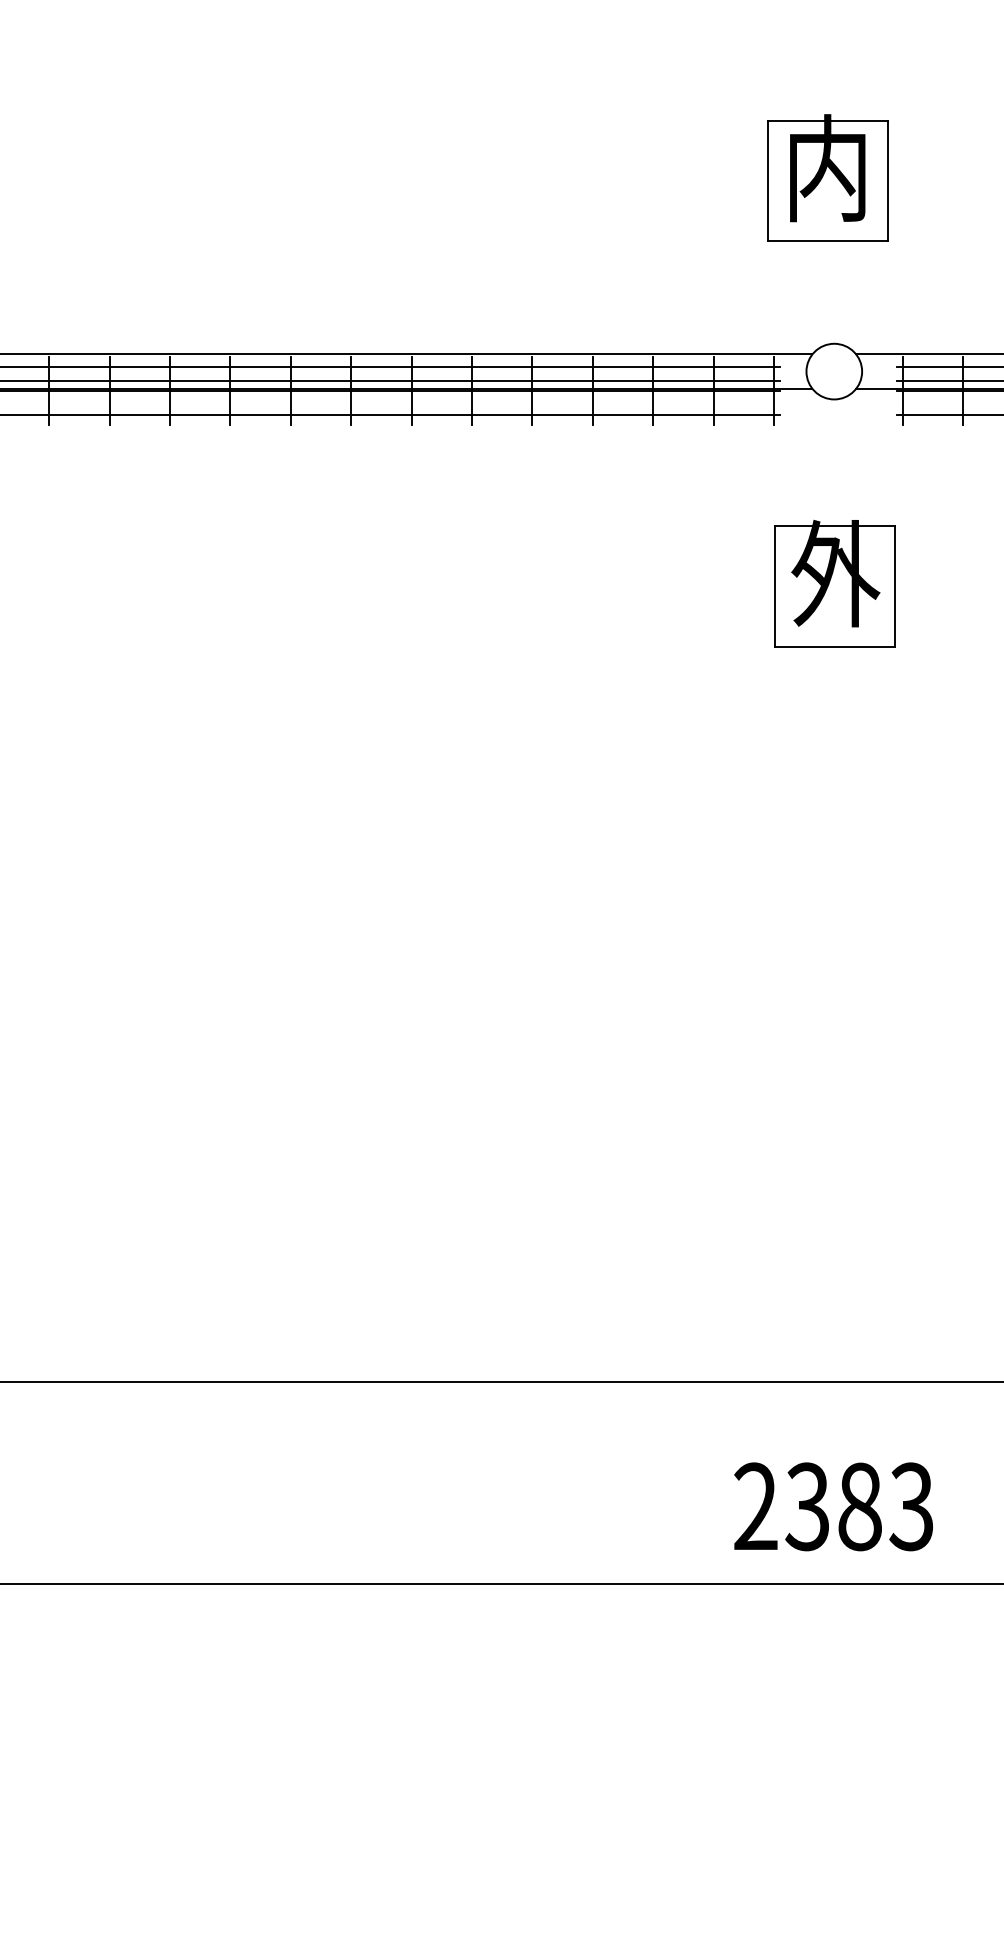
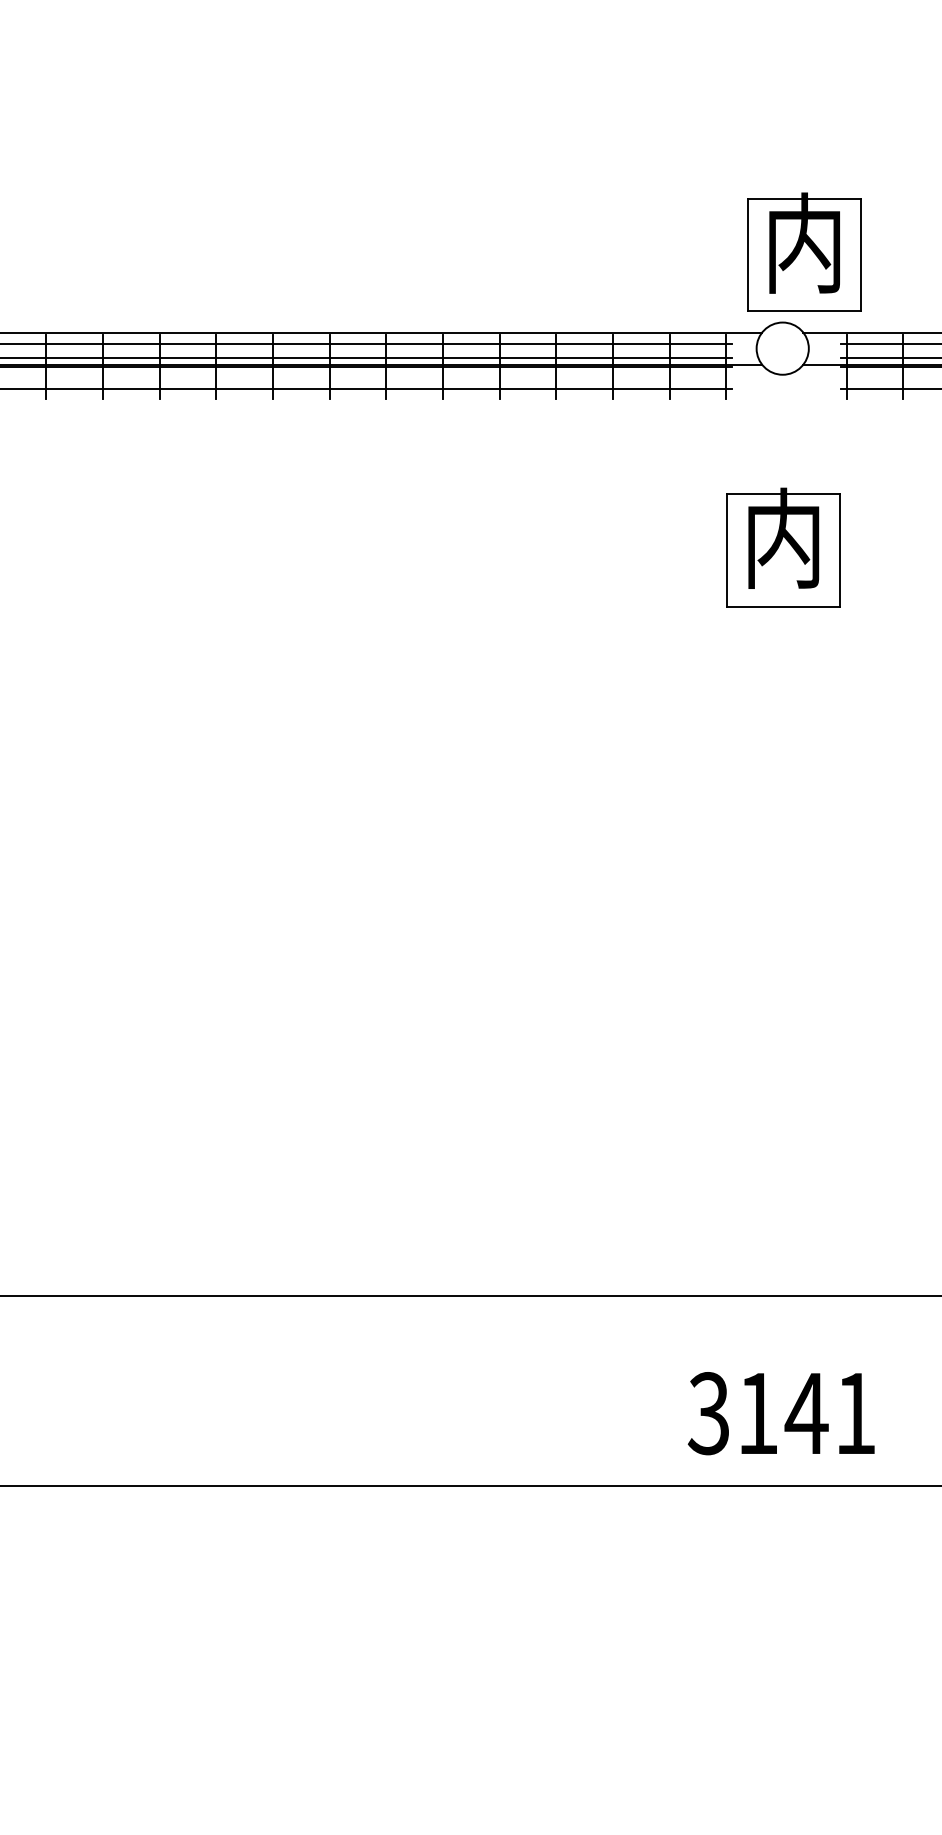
part: (827, 177) -> (804, 251), moved
text: (835, 573) -> (783, 538), 外 -> 内
text: (833, 1506) -> (781, 1413), 2383 -> 3141

